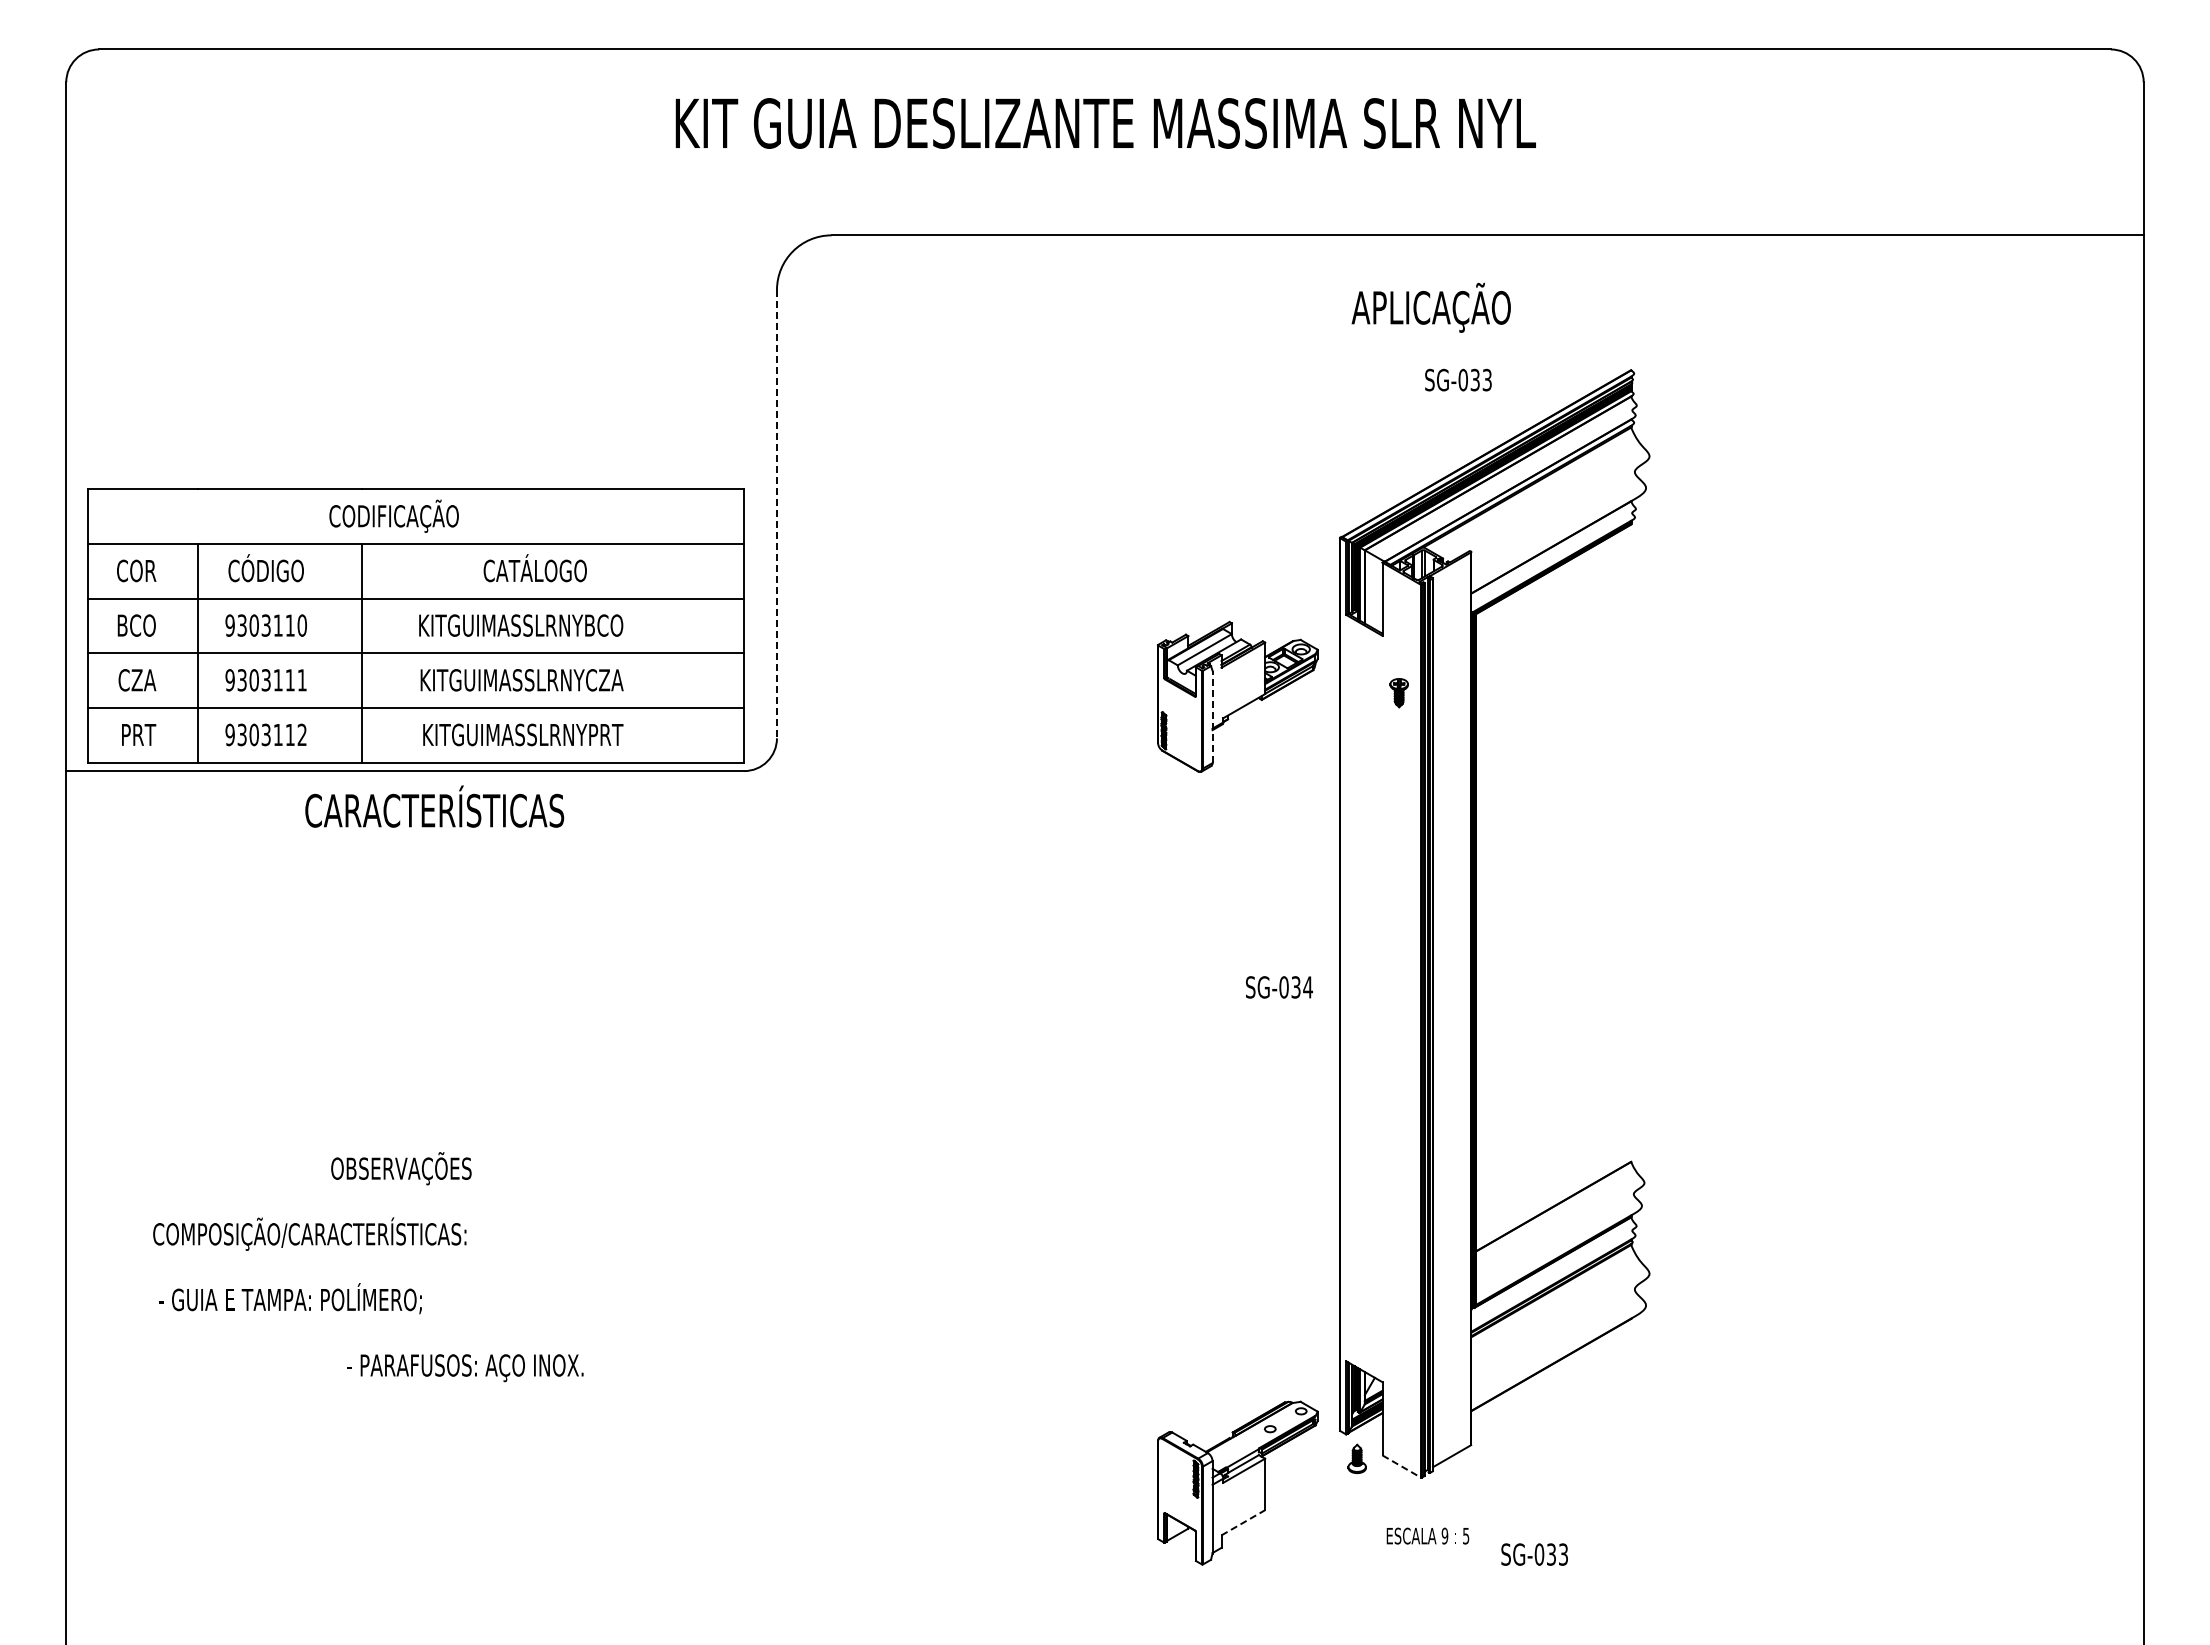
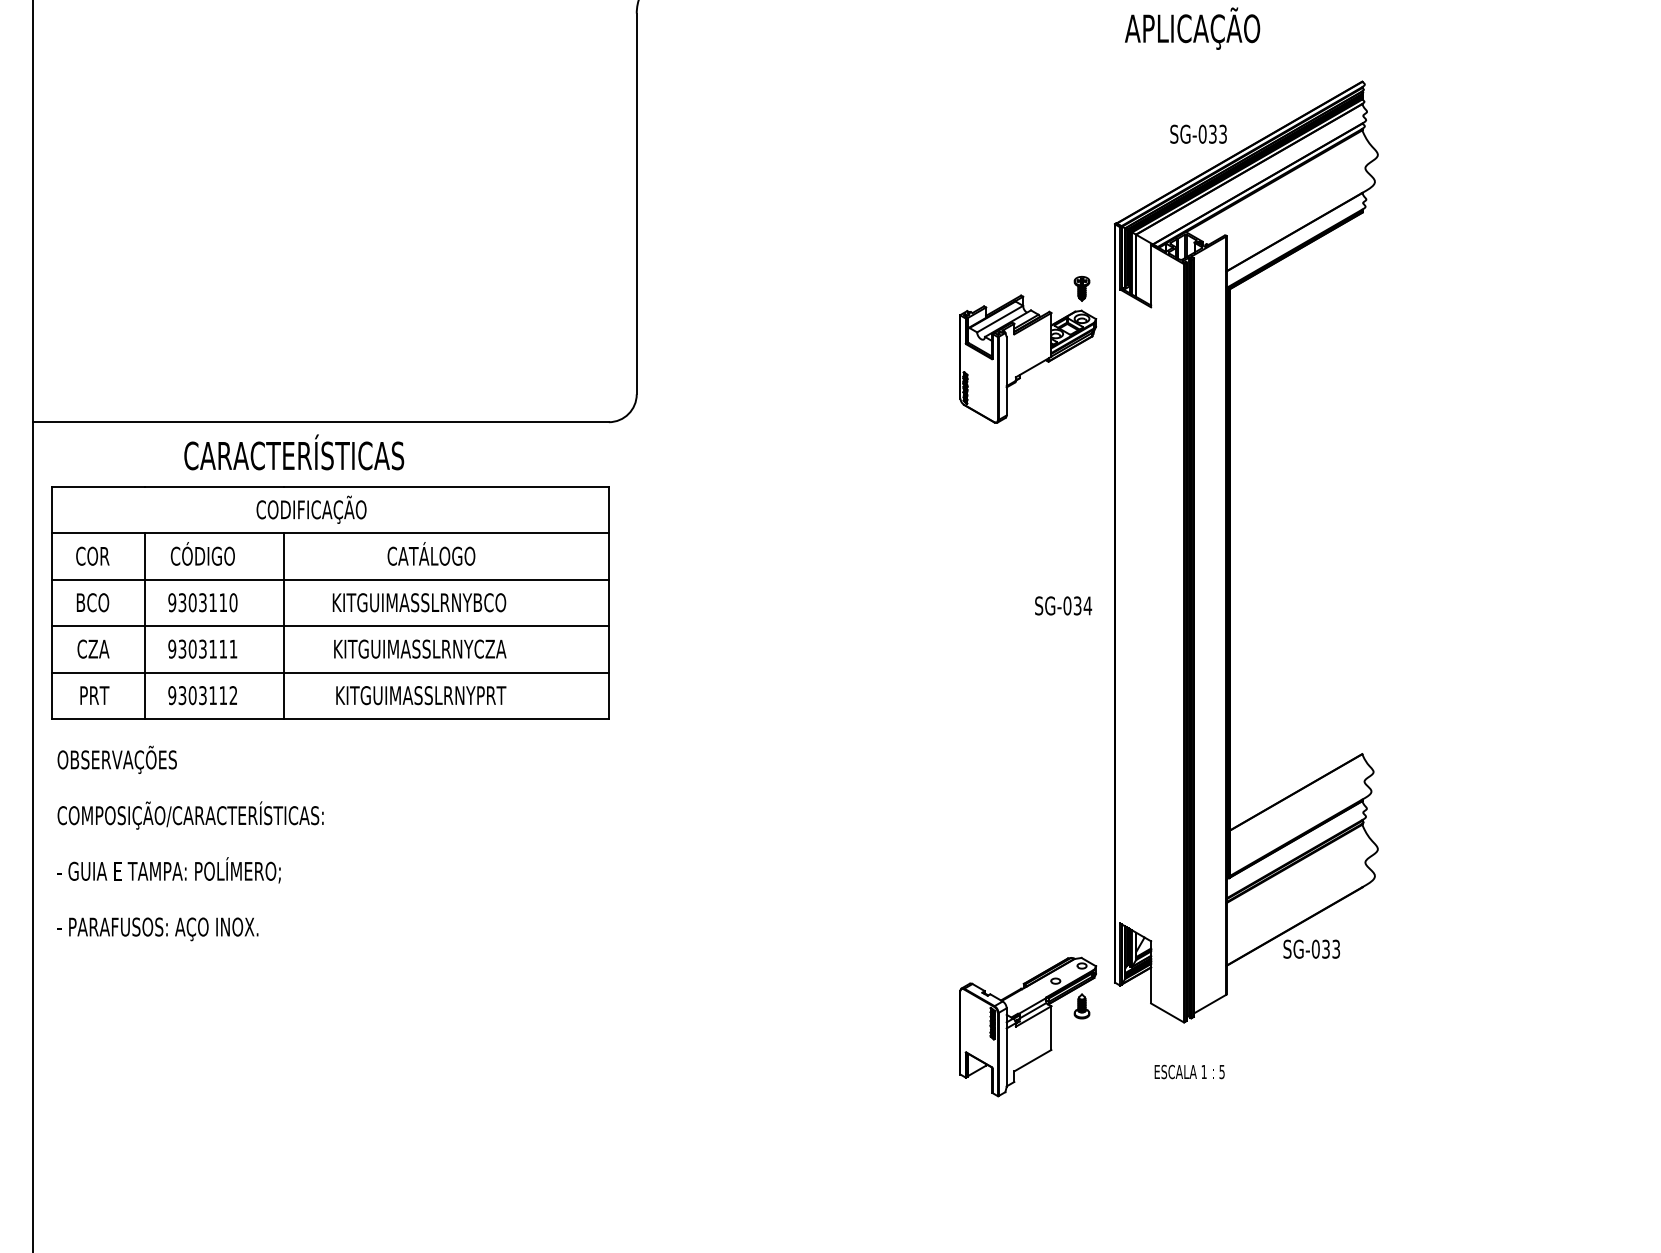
text: (1458, 379) -> (1198, 133), moved
line: (776, 514) -> (636, 204), dashed -> solid
part: (415, 625) -> (329, 602), moved
part: (1398, 693) -> (1081, 289), moved
line: (1212, 716) -> (1006, 375), dashed -> solid
text: (434, 806) -> (294, 452), moved
text: (401, 1168) -> (117, 759), moved
text: (309, 1233) -> (190, 814), moved
text: (290, 1298) -> (169, 870), moved
text: (465, 1368) -> (158, 929), moved
part: (1356, 1458) -> (1081, 1006), moved
line: (1402, 1466) -> (1168, 1012), dashed -> solid
line: (1243, 1522) -> (1033, 1060), dashed -> solid
text: (1444, 1535) -> (1203, 1071), 9 -> 1
text: (1534, 1554) -> (1311, 949), moved

